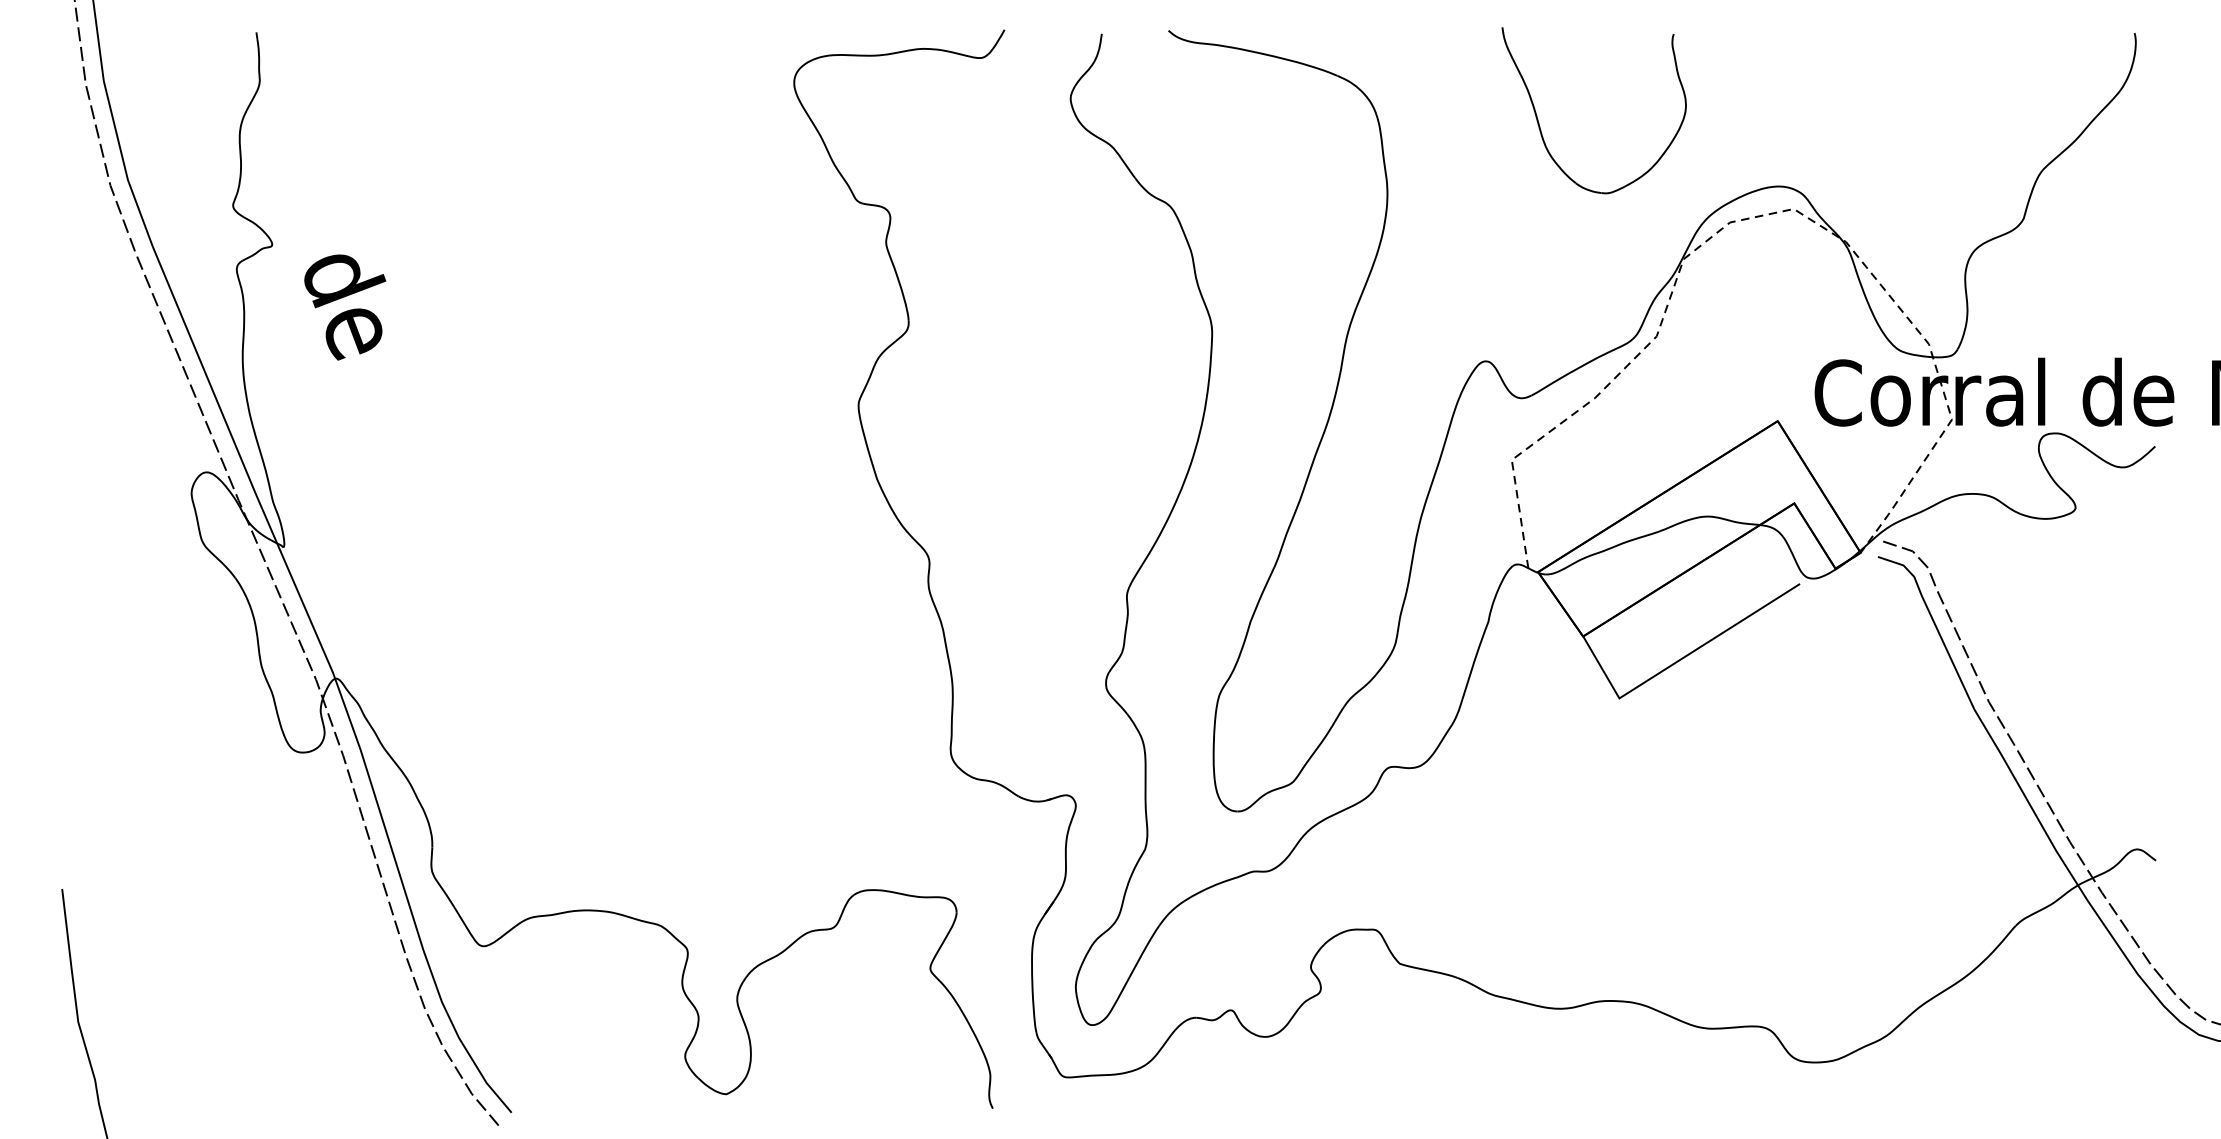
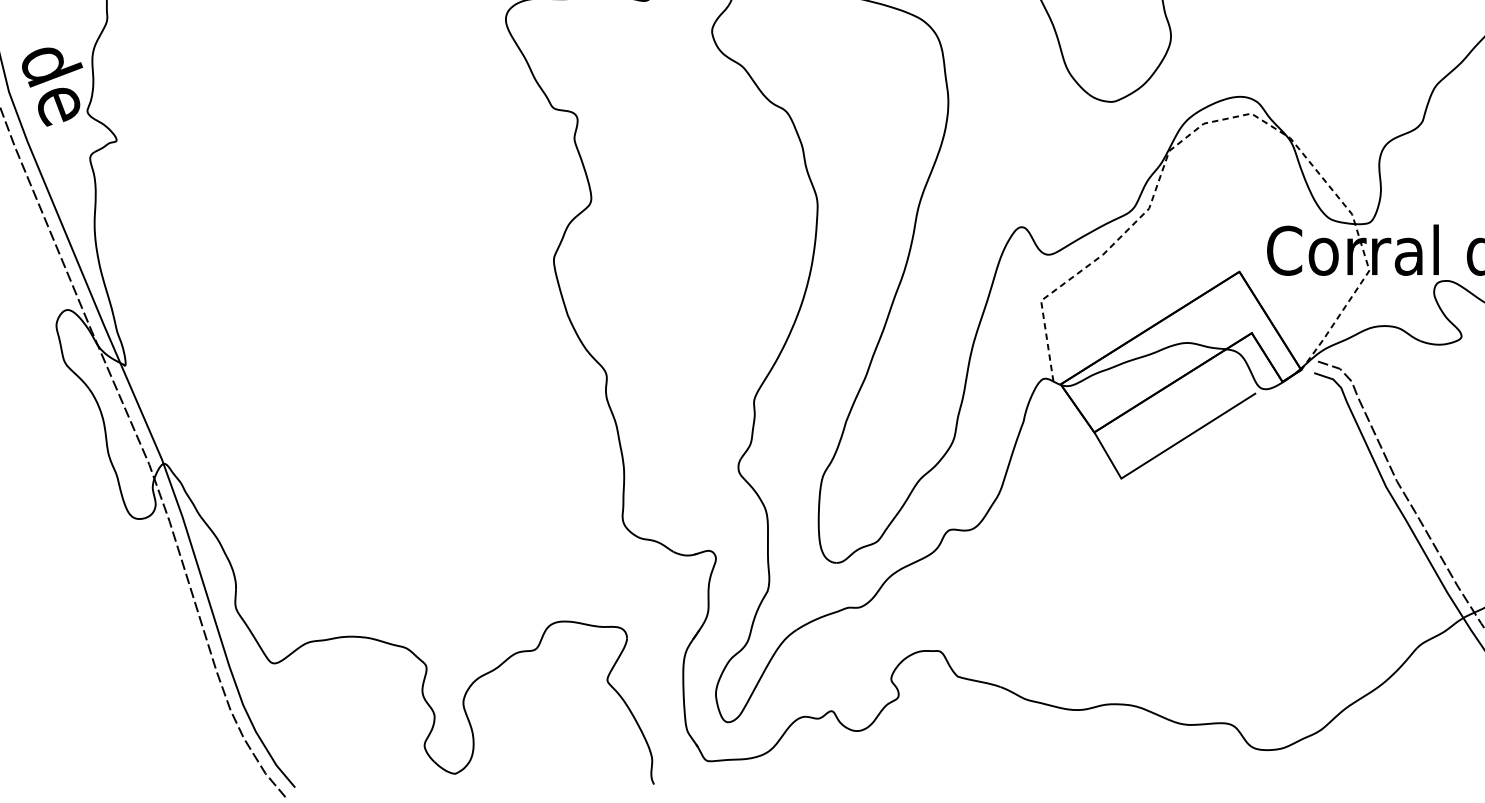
text: (345, 307) -> (52, 87), moved

